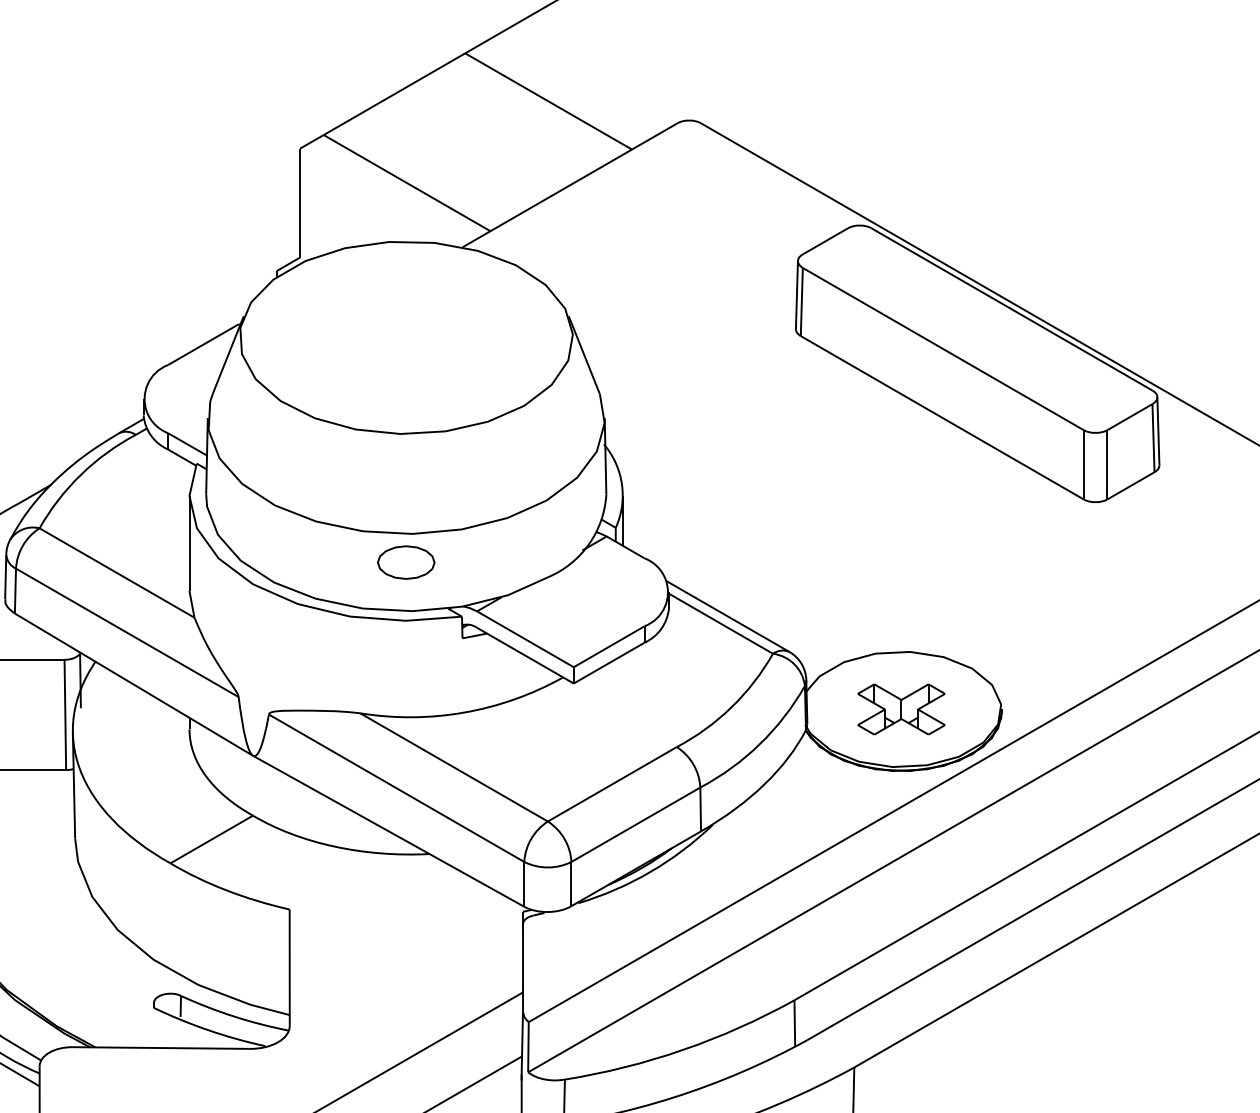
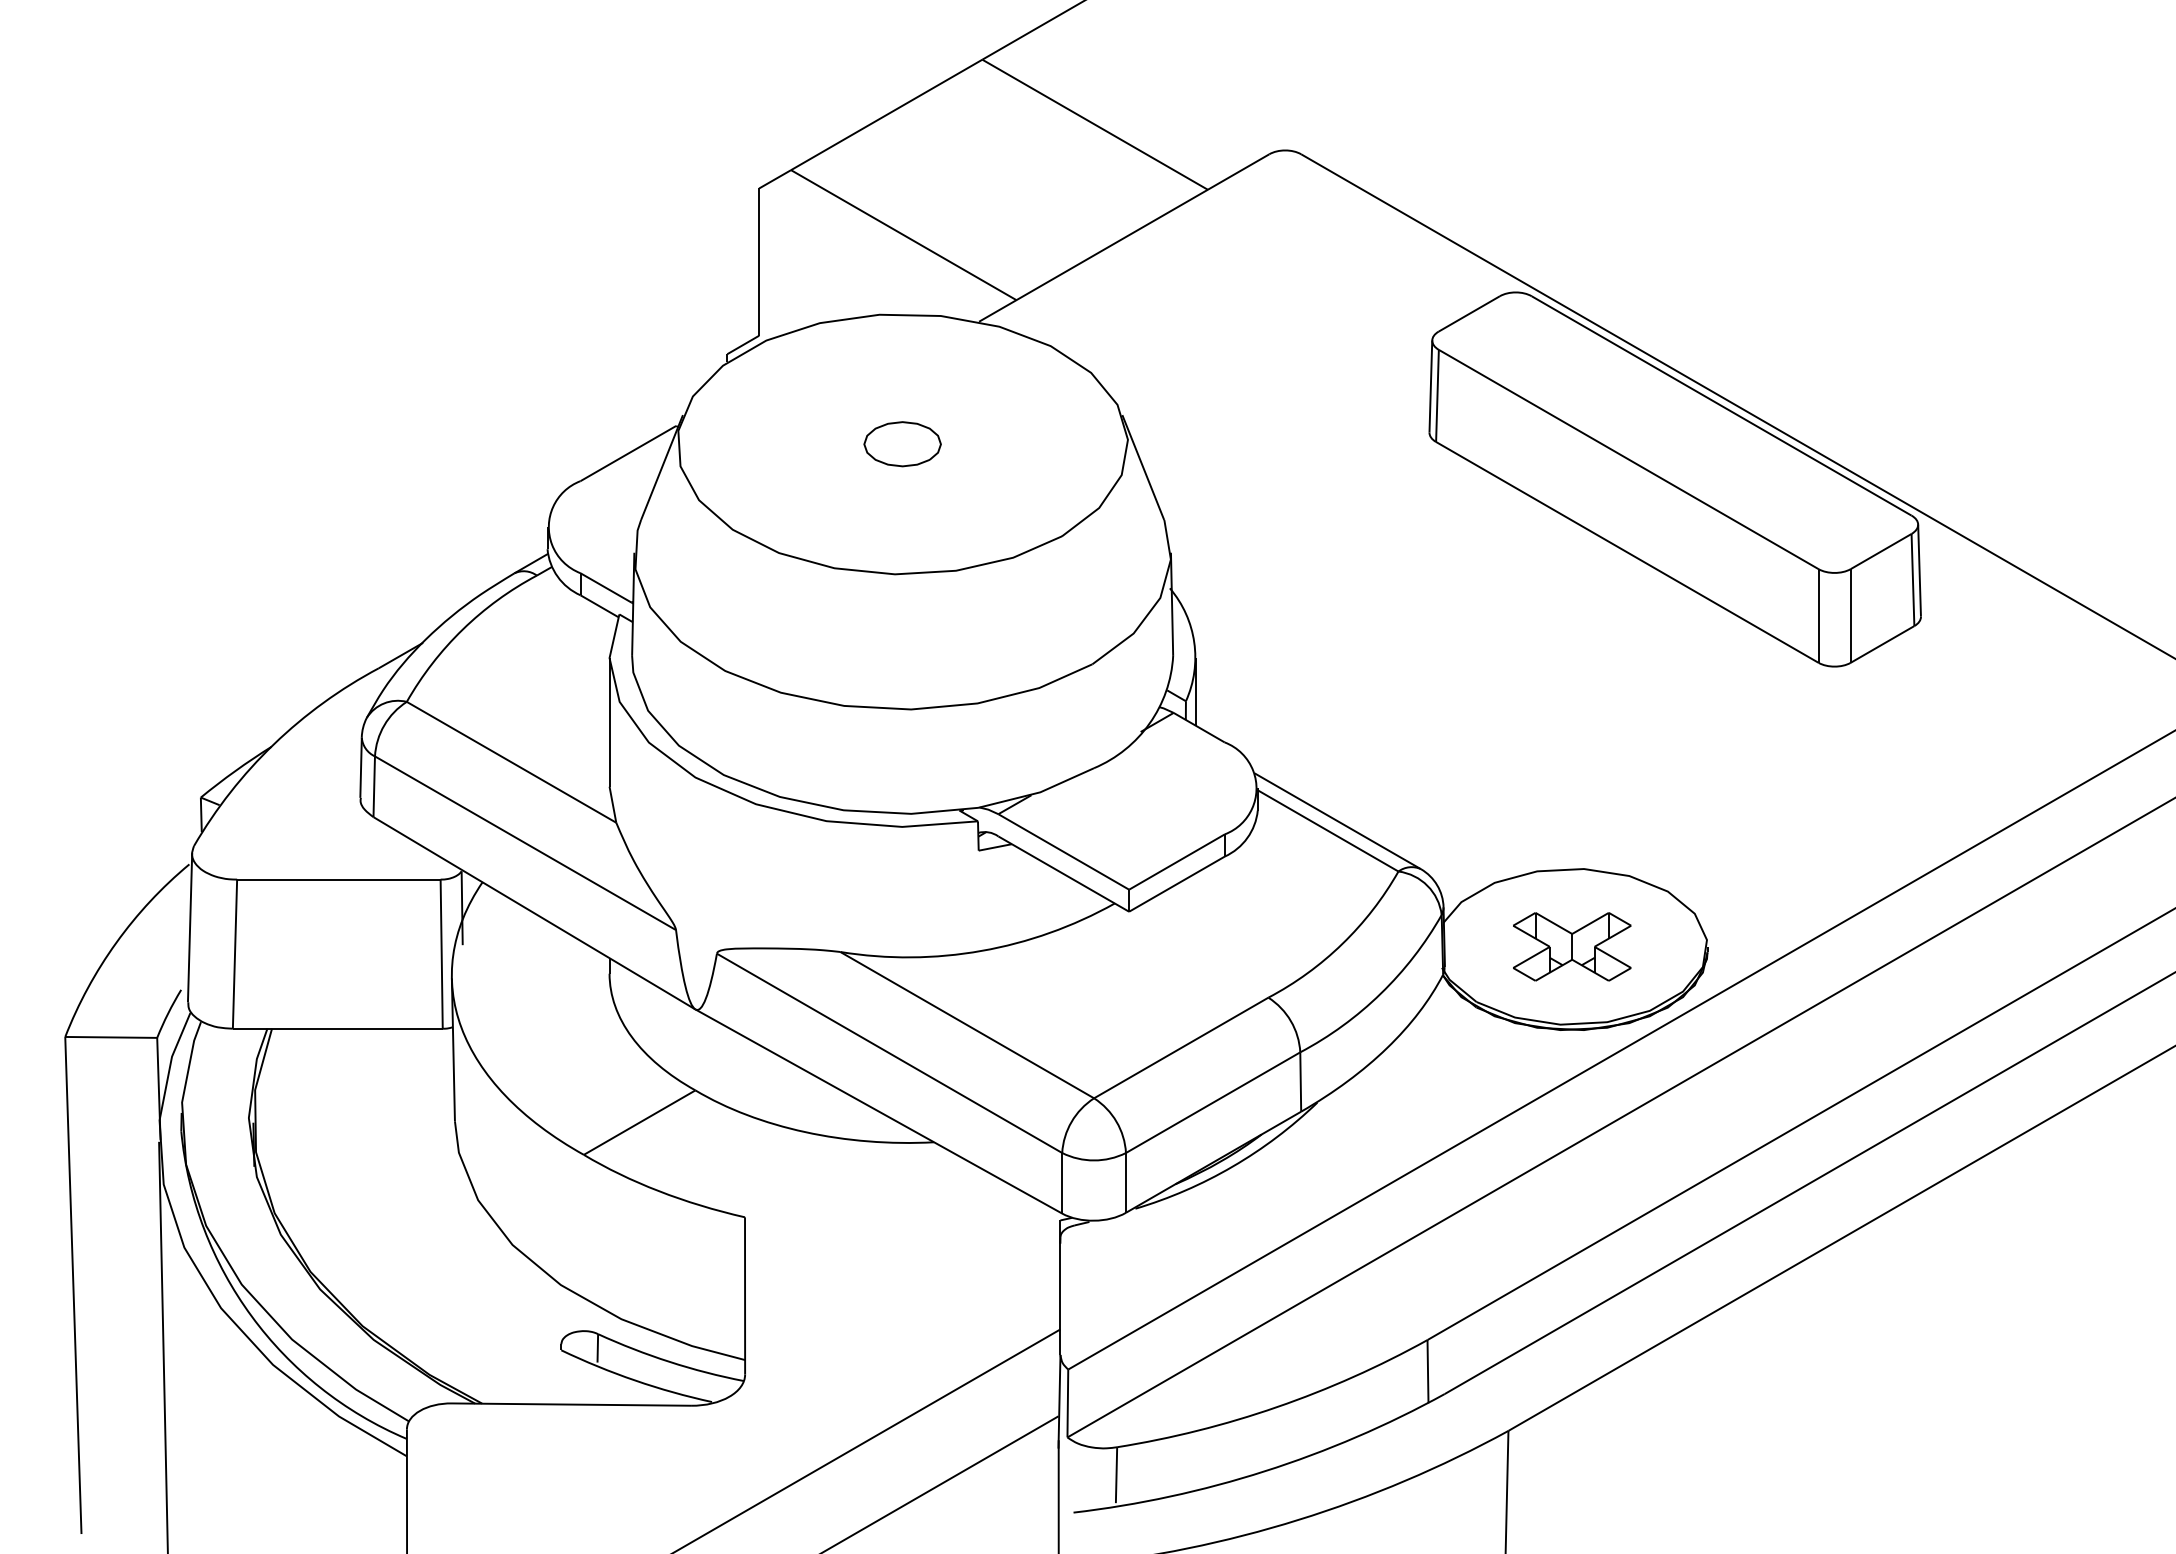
part: (406, 562) -> (902, 444), moved

